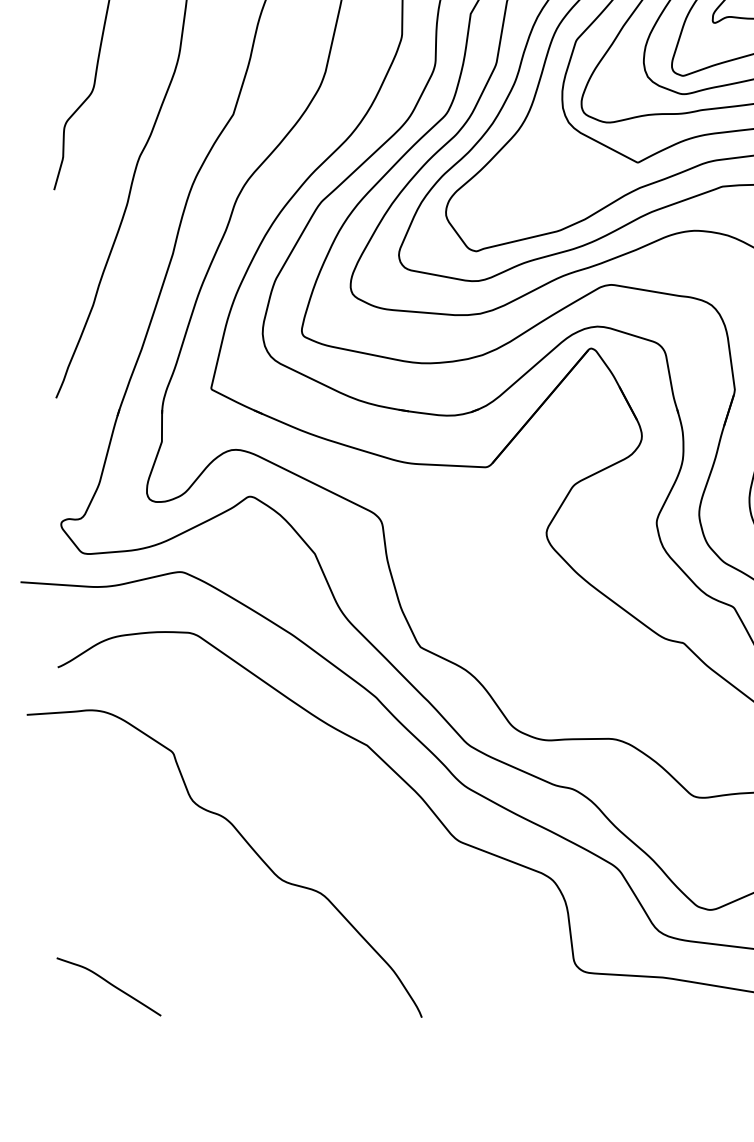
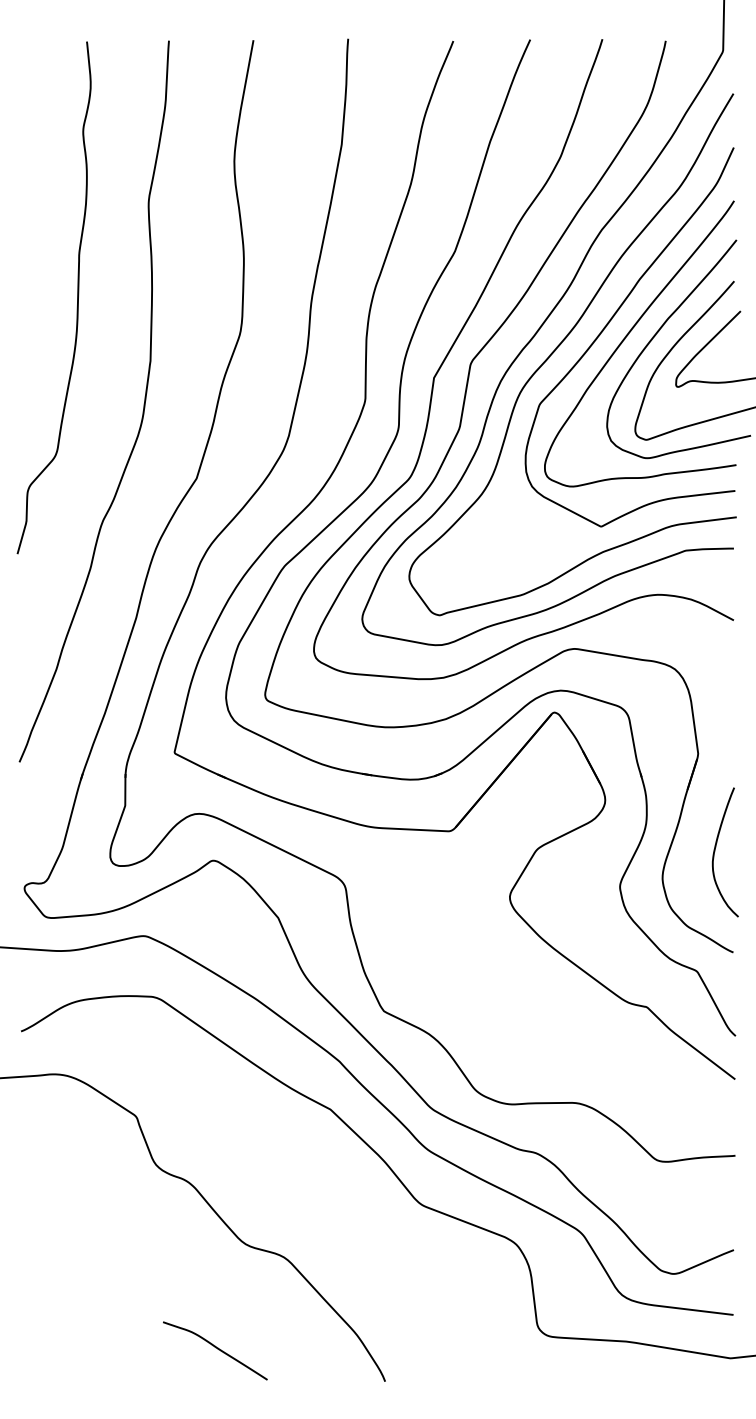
curve: (109, 984) -> (215, 1348), moved

